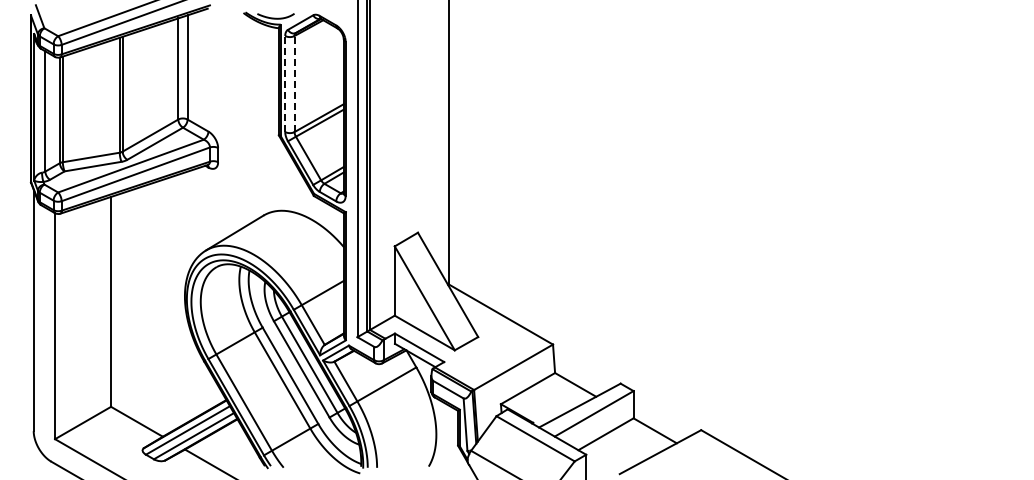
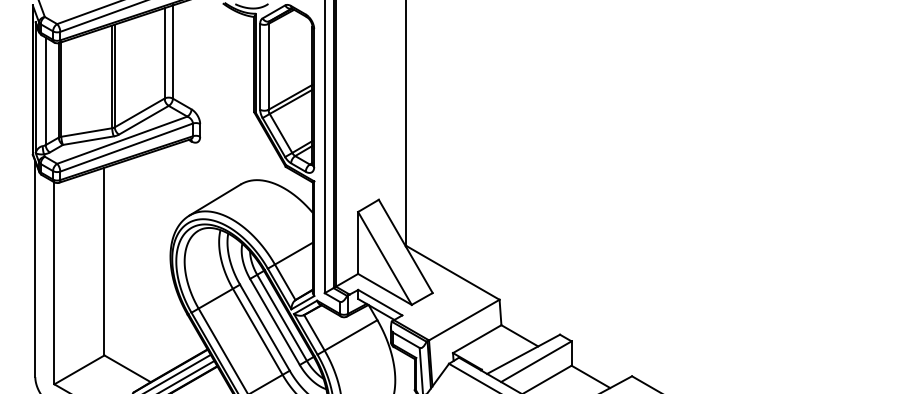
line: (285, 83) -> (260, 66), dashed -> solid
line: (294, 83) -> (268, 66), dashed -> solid

